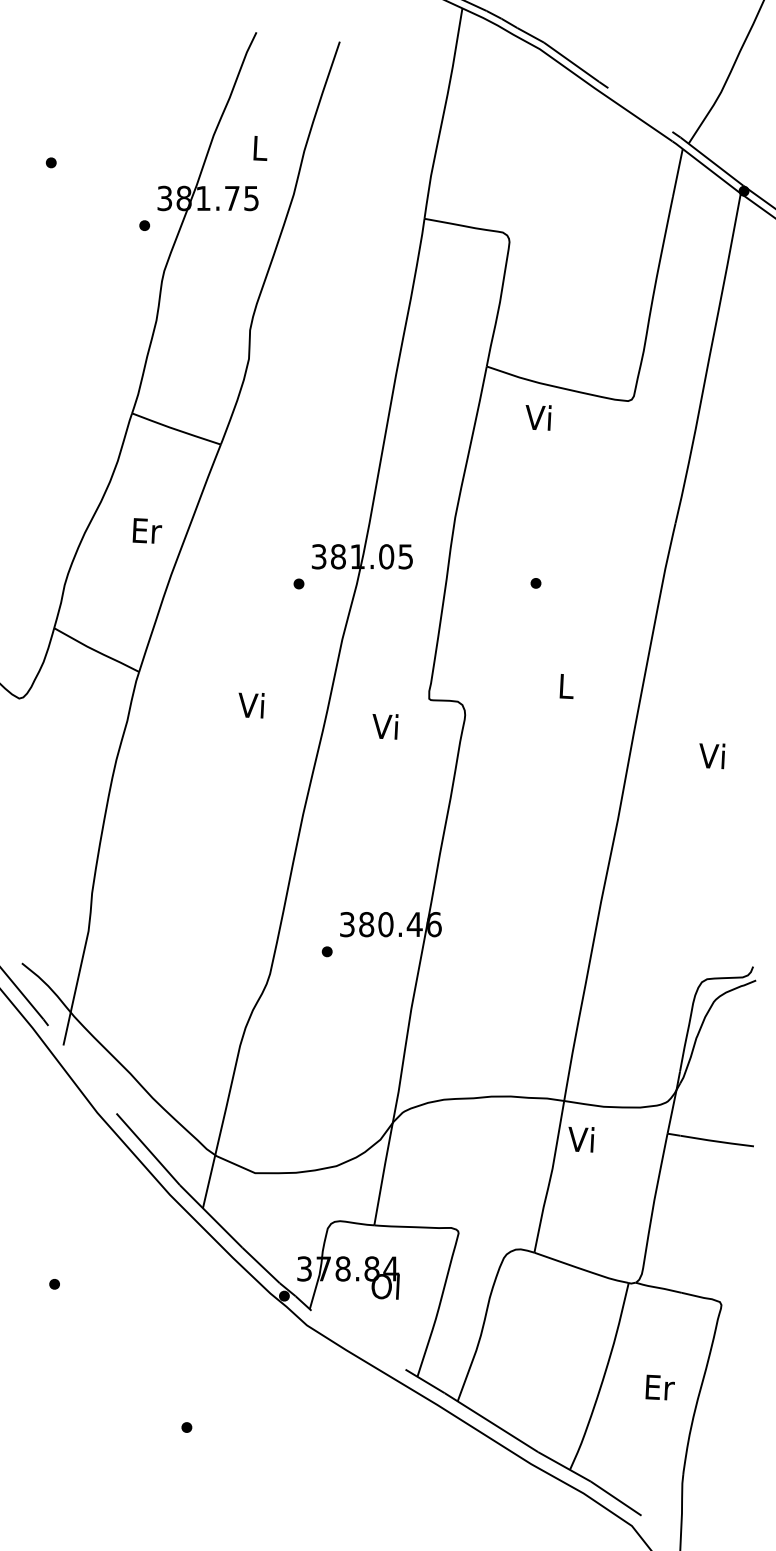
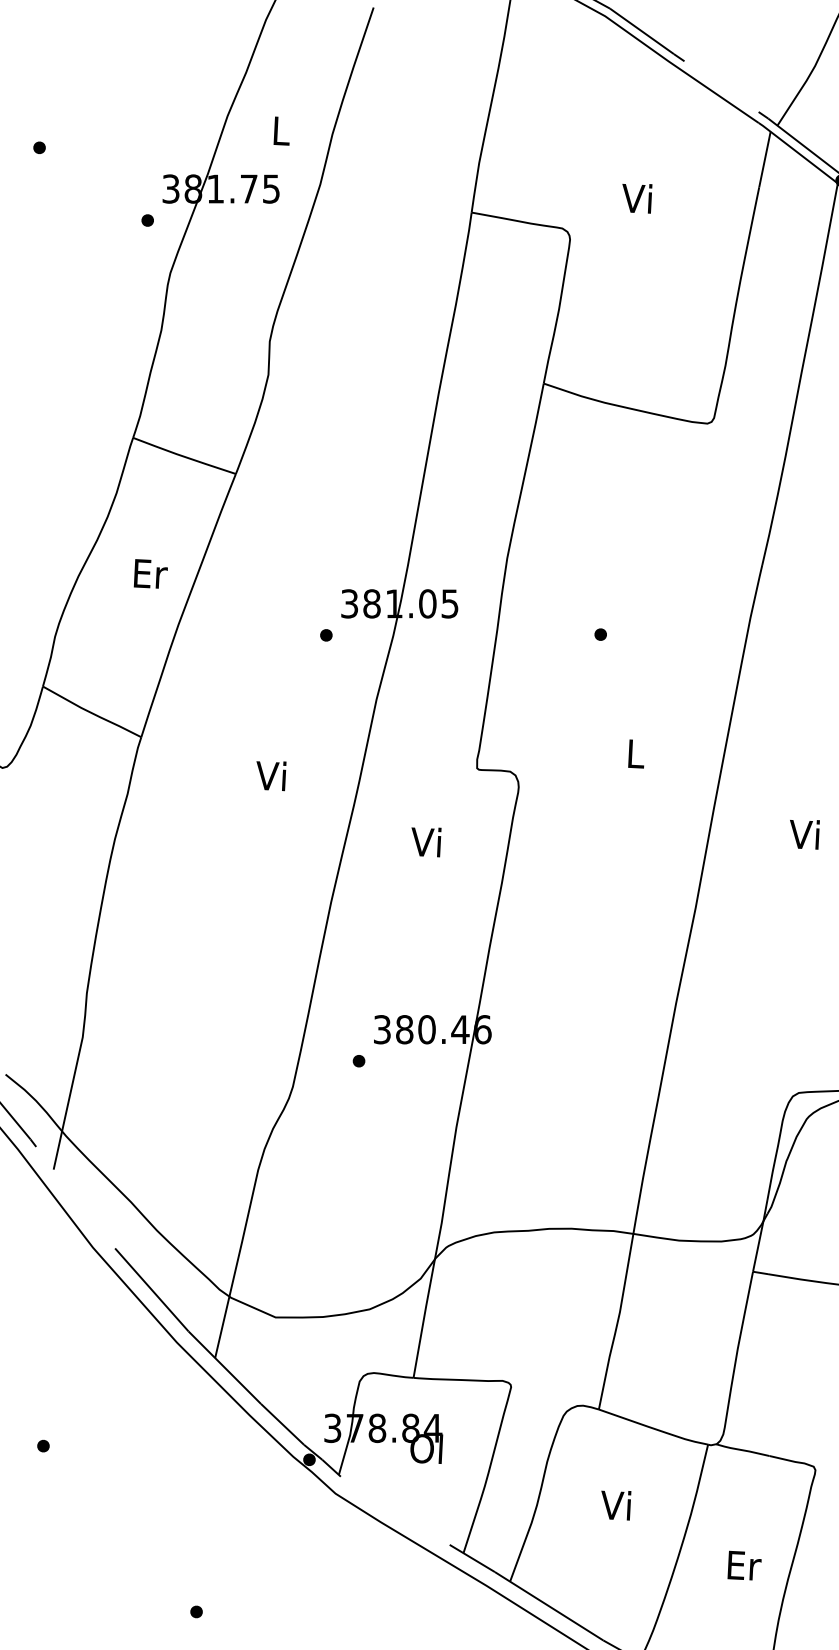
text: (538, 417) -> (637, 198), moved
text: (385, 726) -> (426, 842), moved
text: (581, 1139) -> (616, 1505), moved

